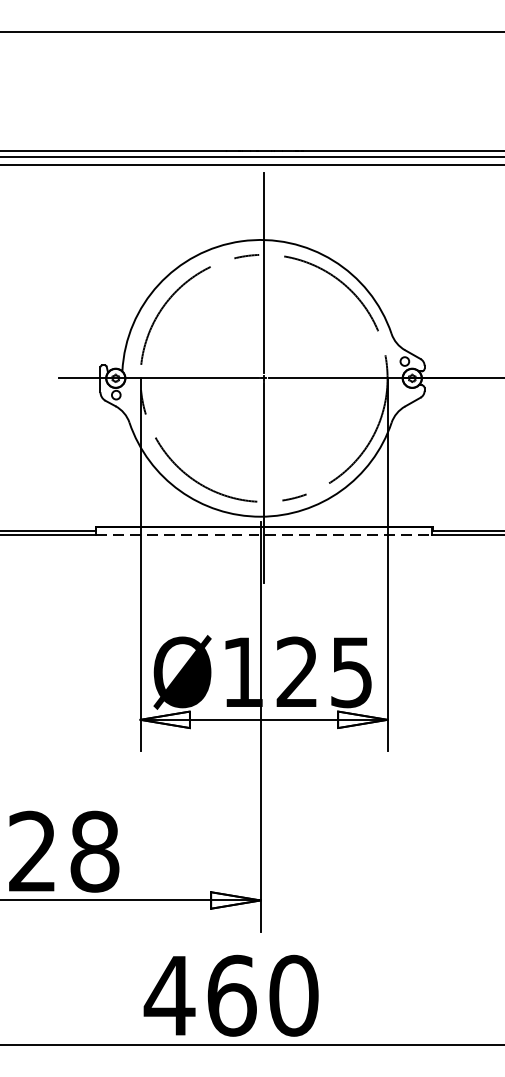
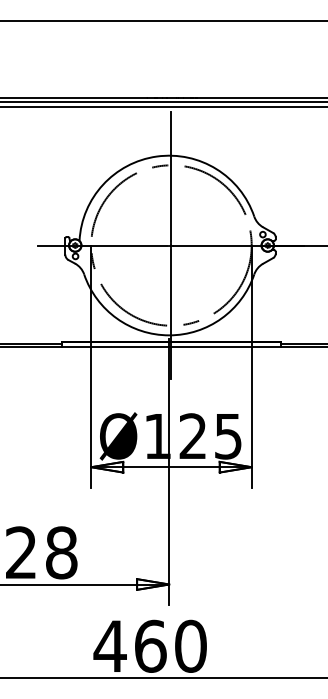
line: (264, 533) -> (171, 346), dashed -> solid

